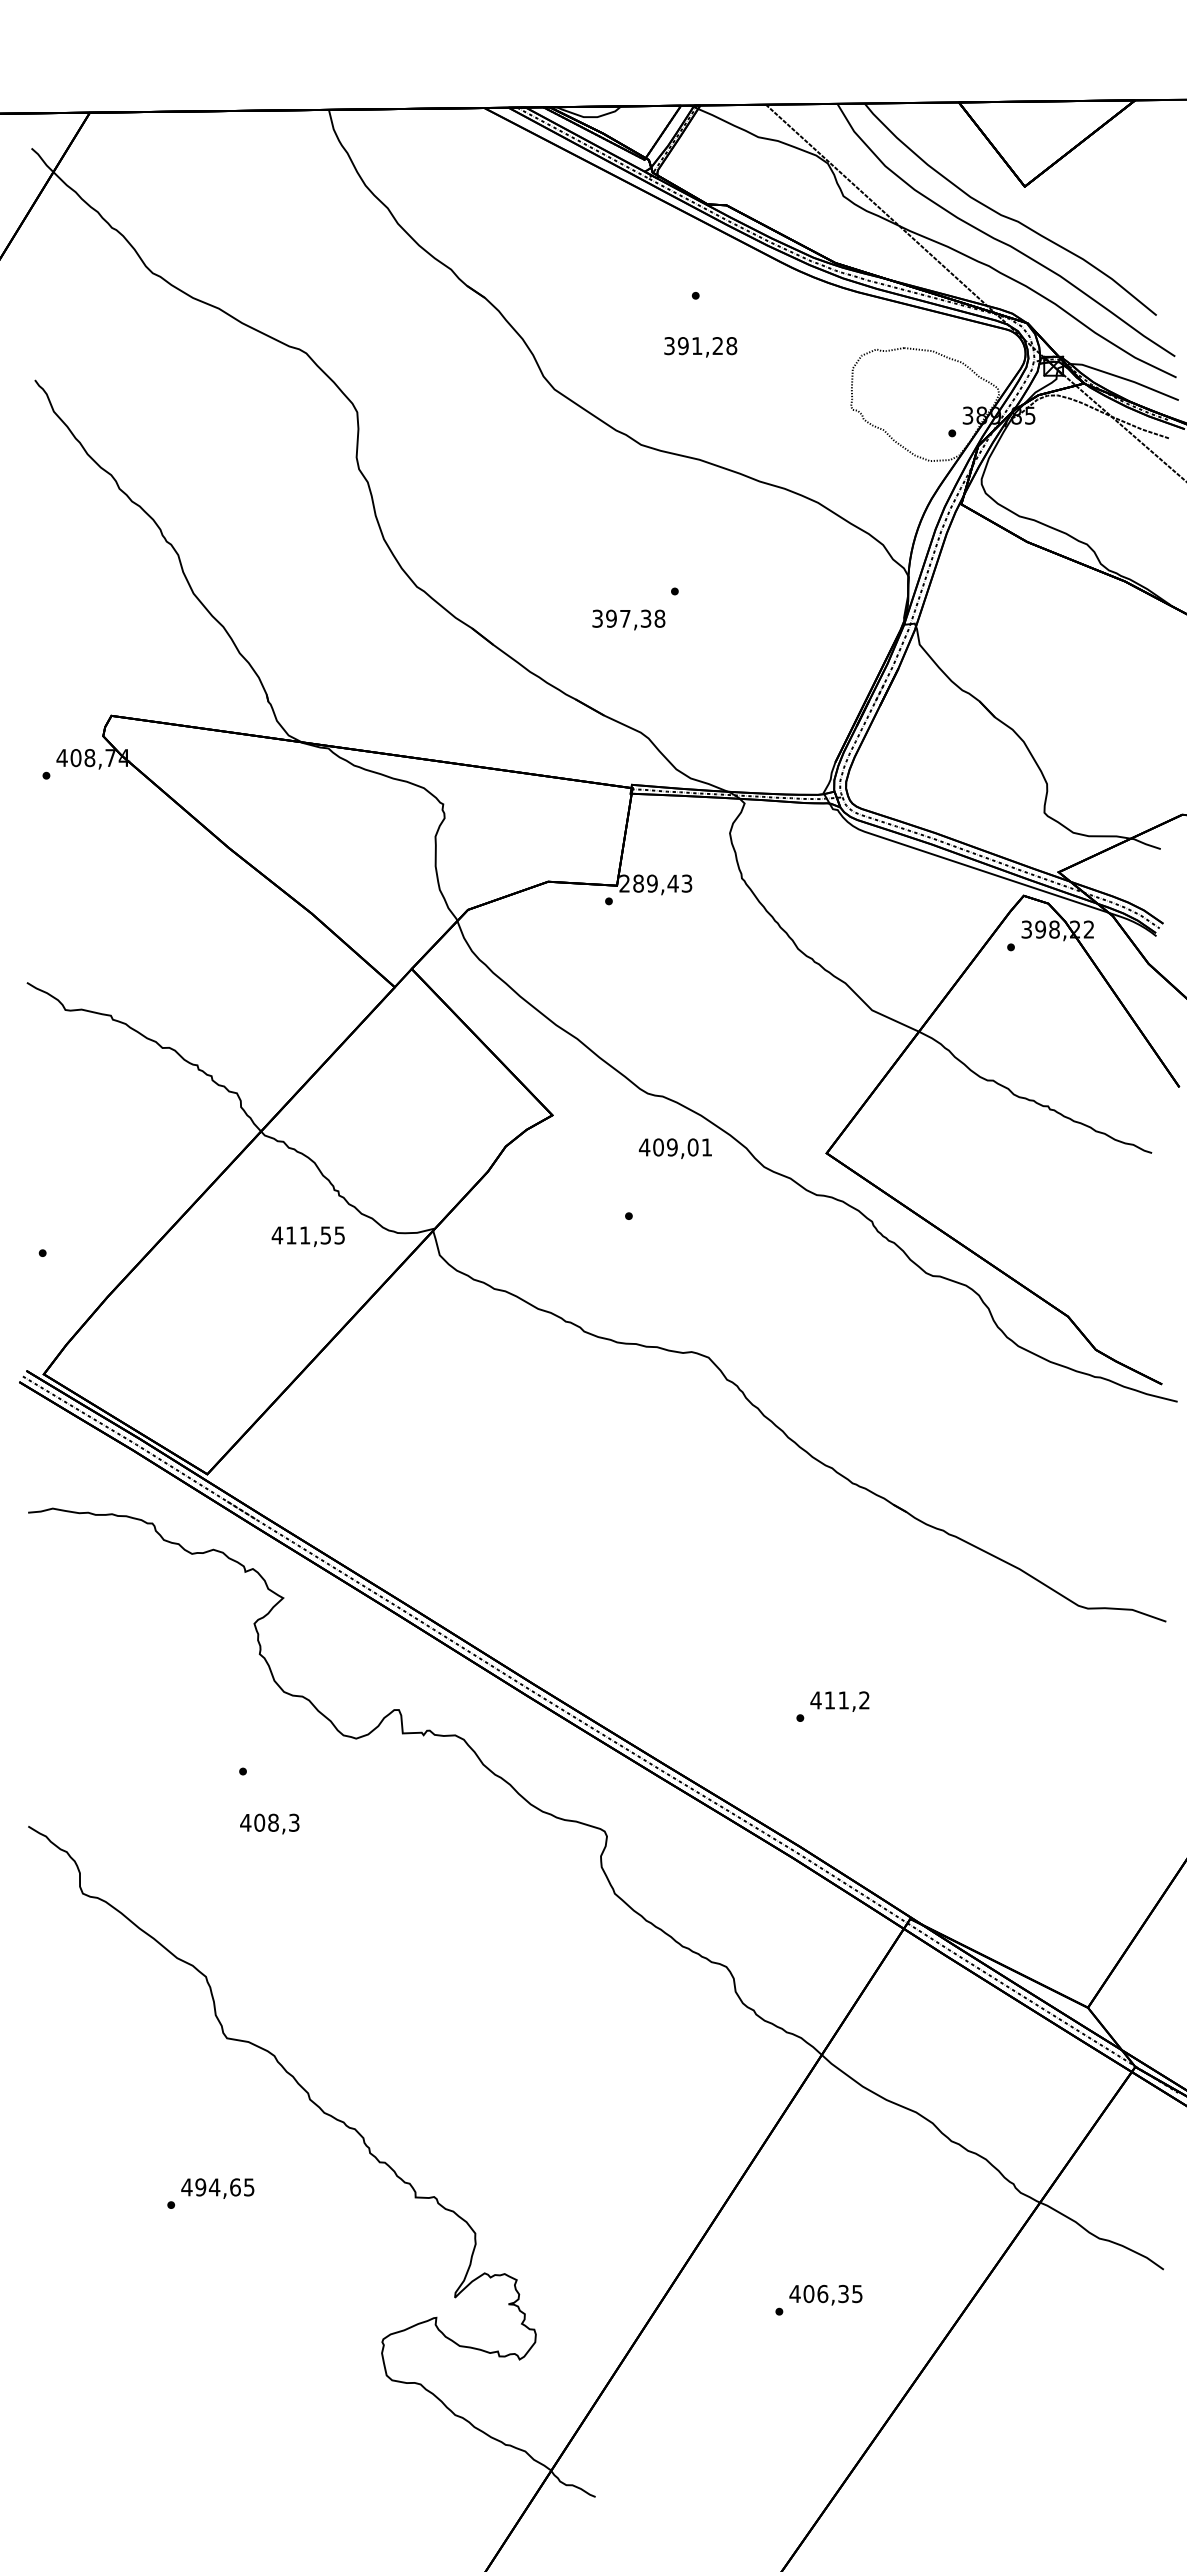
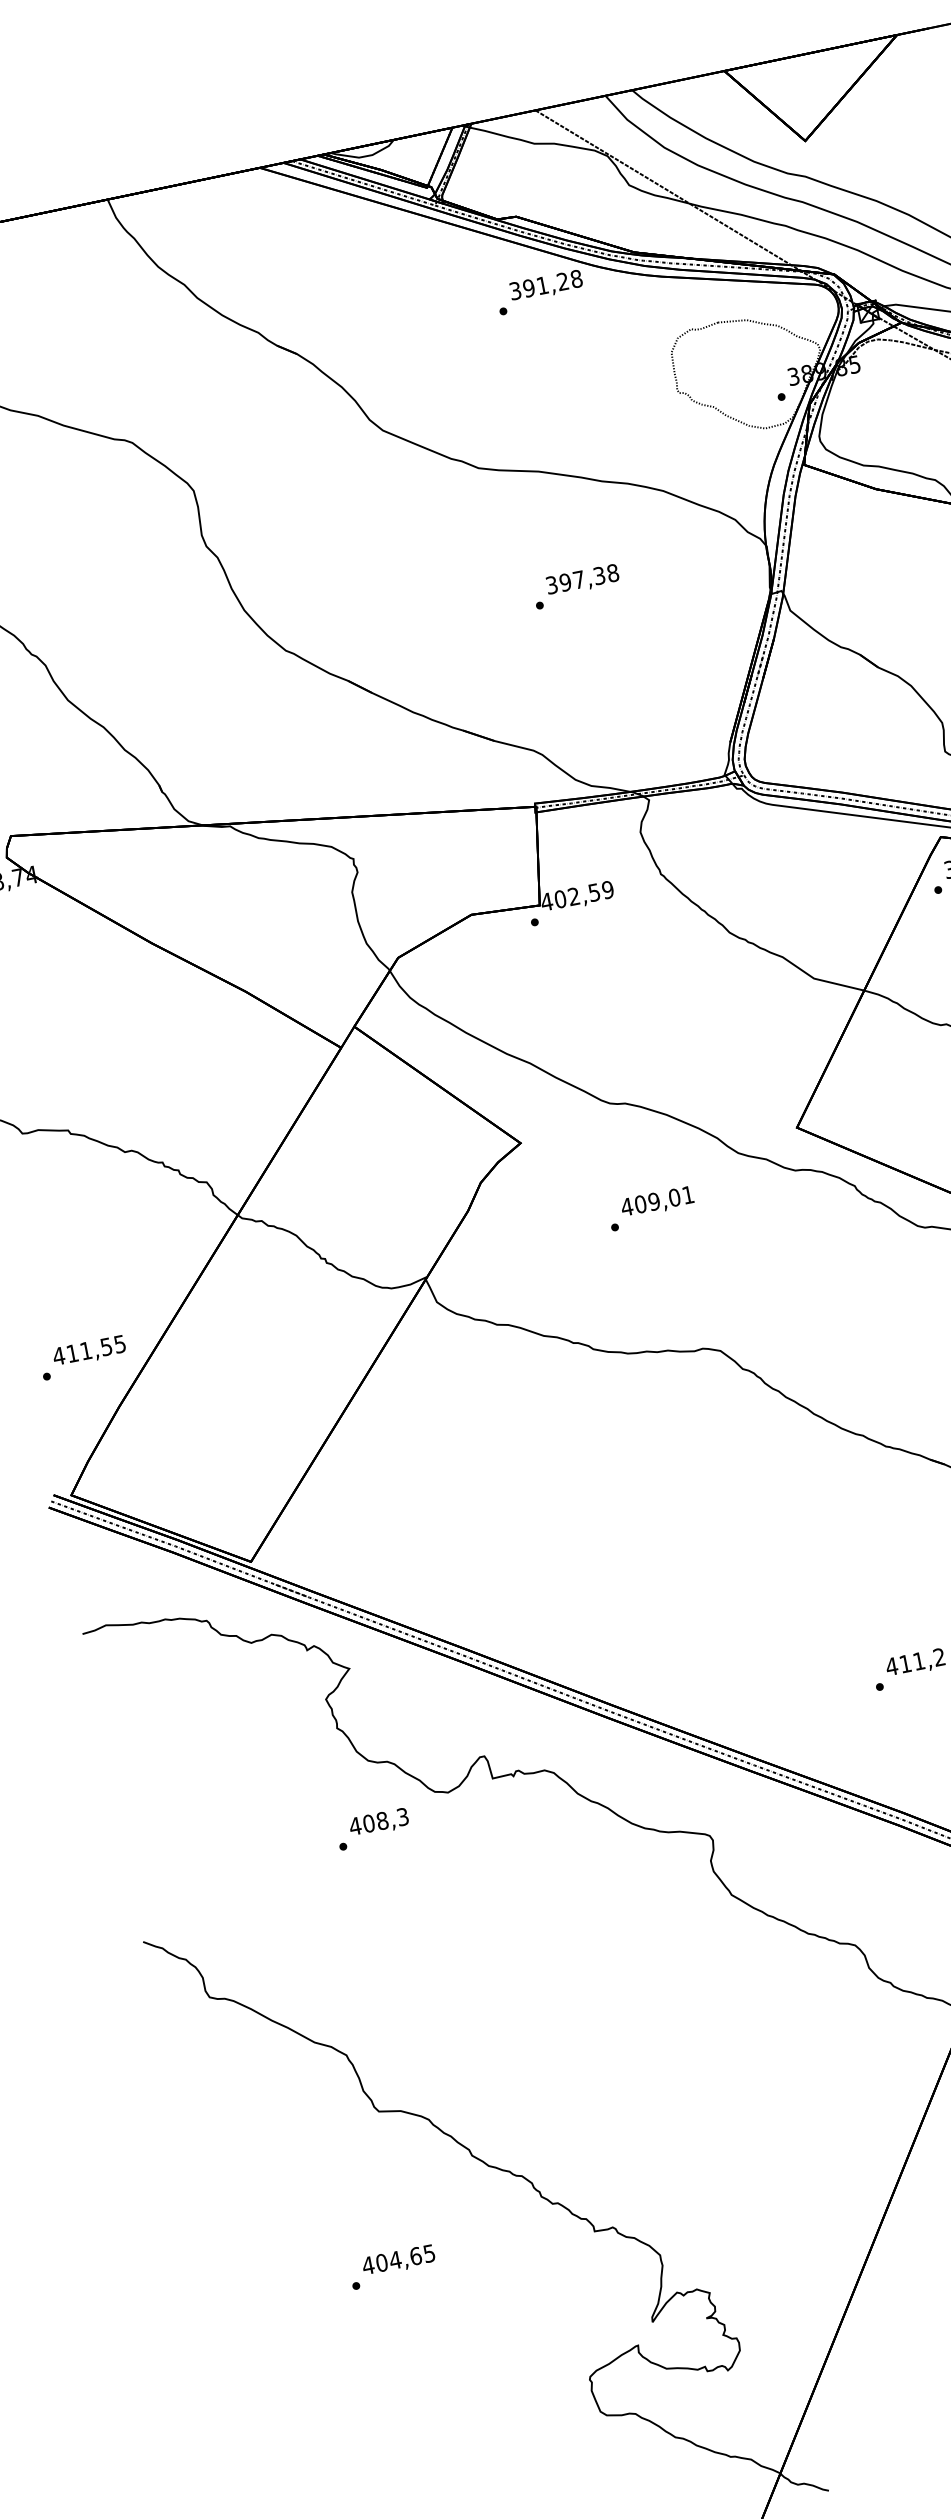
text: (700, 347) -> (546, 286), moved
text: (628, 619) -> (582, 579), moved
text: (655, 883) -> (577, 895), 289,43 -> 402,59
text: (675, 1148) -> (657, 1202), moved
text: (307, 1236) -> (88, 1351), moved
text: (269, 1823) -> (378, 1822), moved
text: (200, 2187) -> (381, 2263), 494,65 -> 404,65

